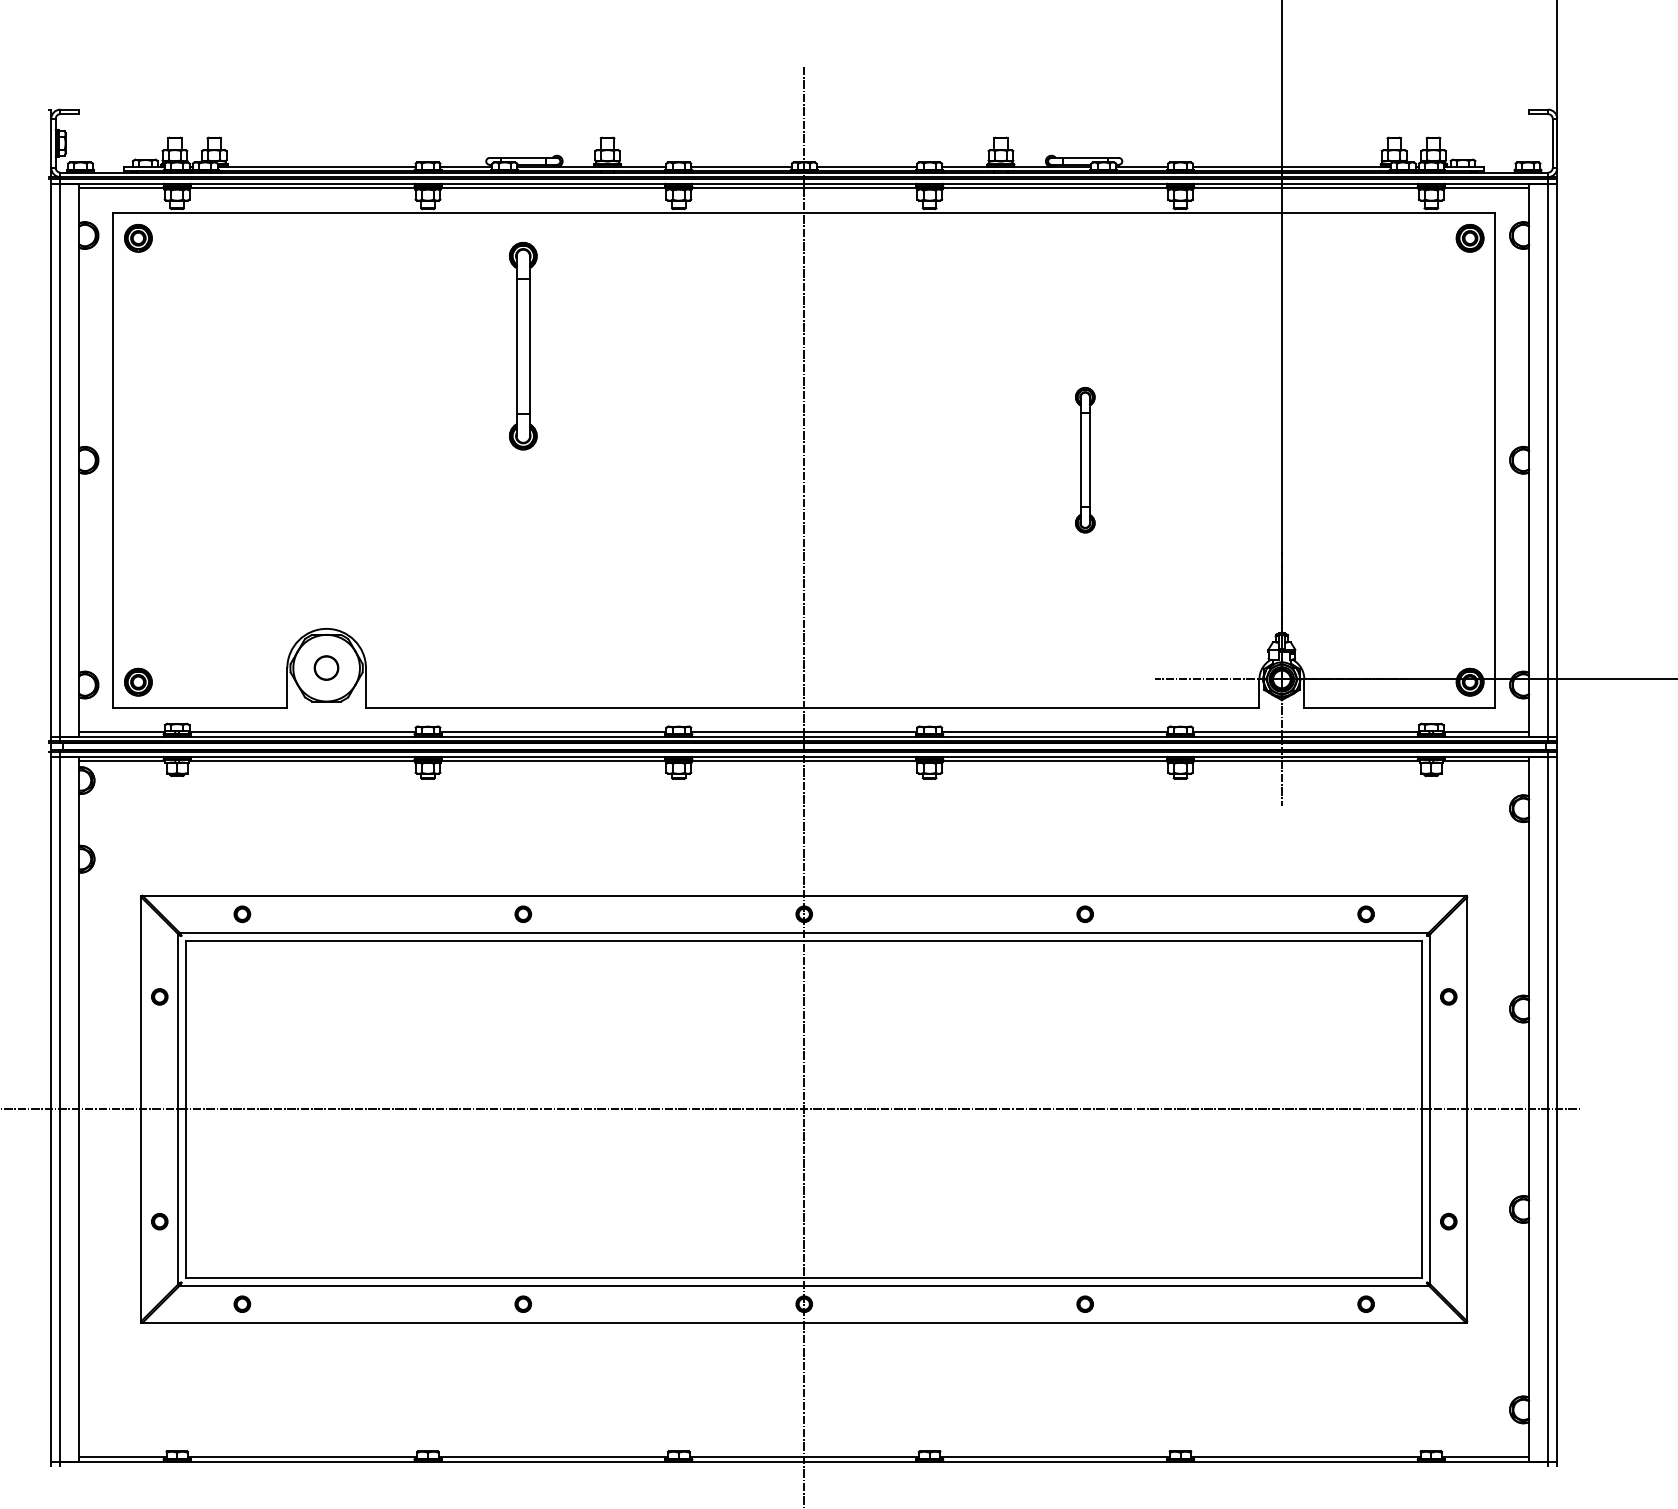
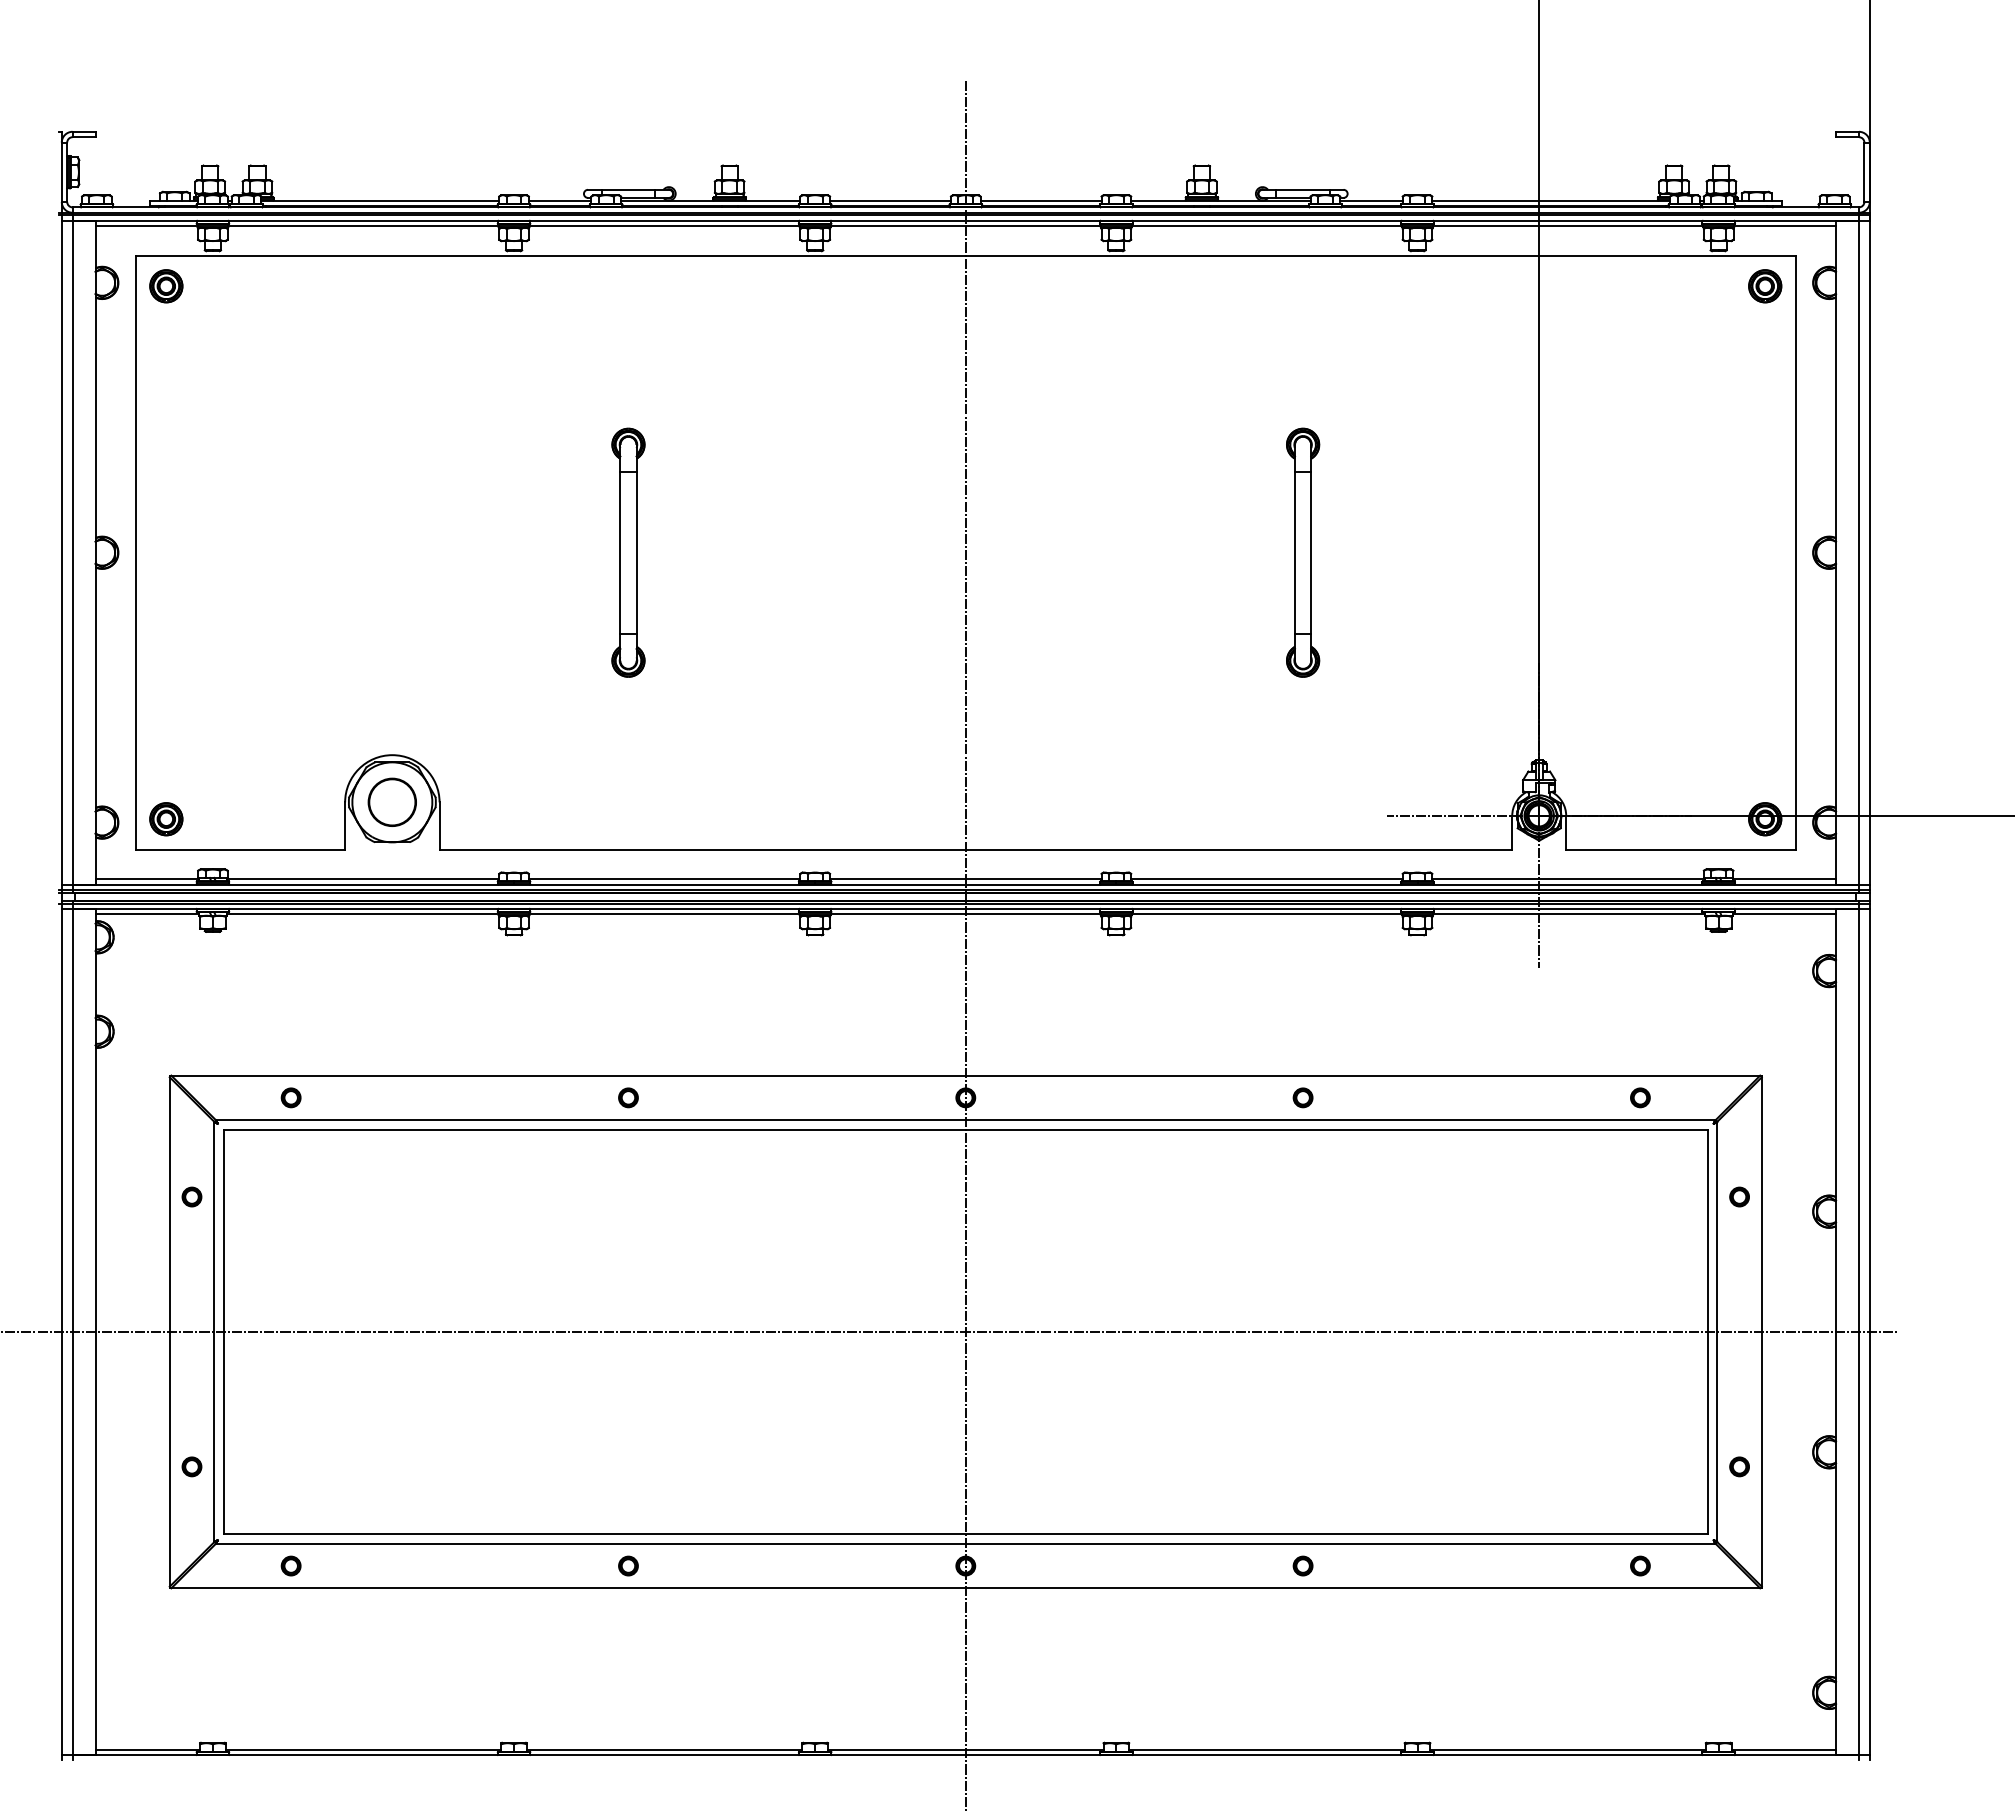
part: (523, 345) -> (628, 552), moved
part: (1085, 460) -> (1303, 552), size x1.43
circle: (325, 667) -> (391, 801), size x1.67

